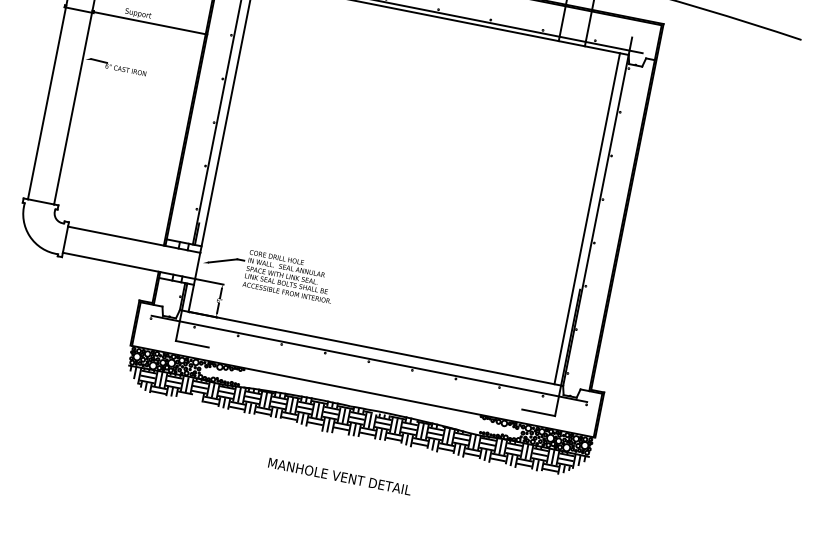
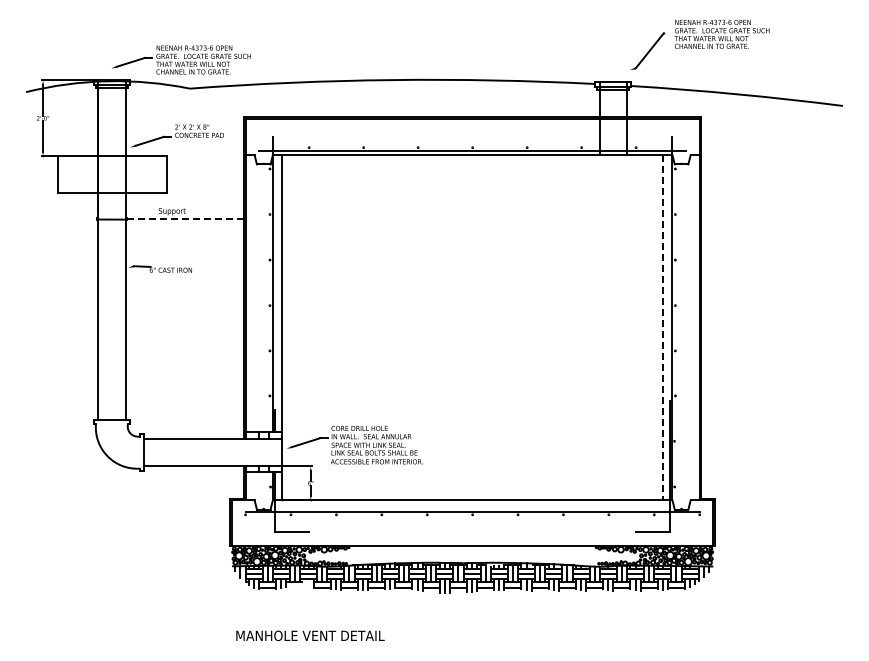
line: (150, 23) -> (186, 218), solid -> dashed
line: (587, 218) -> (663, 327), solid -> dashed
text: (339, 476) -> (310, 635), moved

